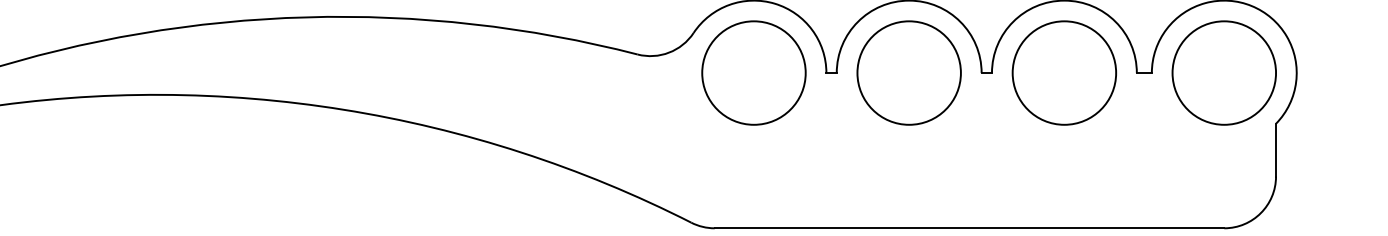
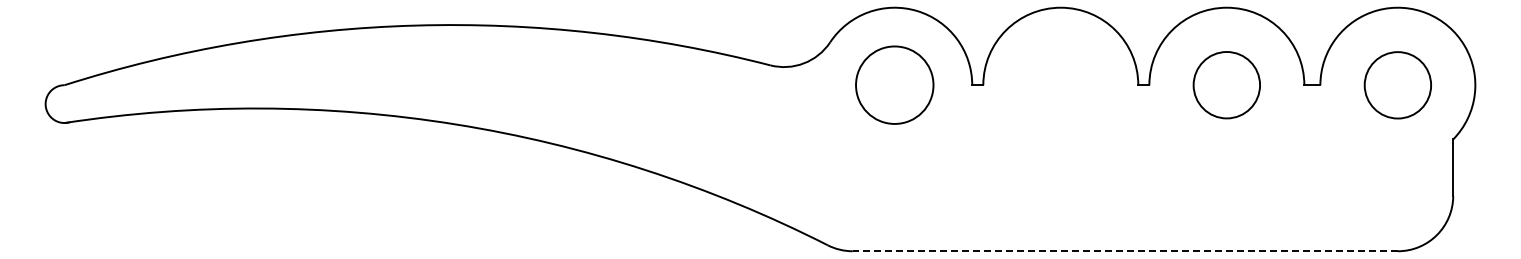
circle: (753, 72) -> (894, 84), size x0.7
circle: (1064, 72) -> (1226, 84), size x0.6
circle: (908, 73) -> (1060, 85), removed
circle: (1223, 73) -> (1397, 85), size x0.6
line: (969, 228) -> (1125, 251), solid -> dashed

